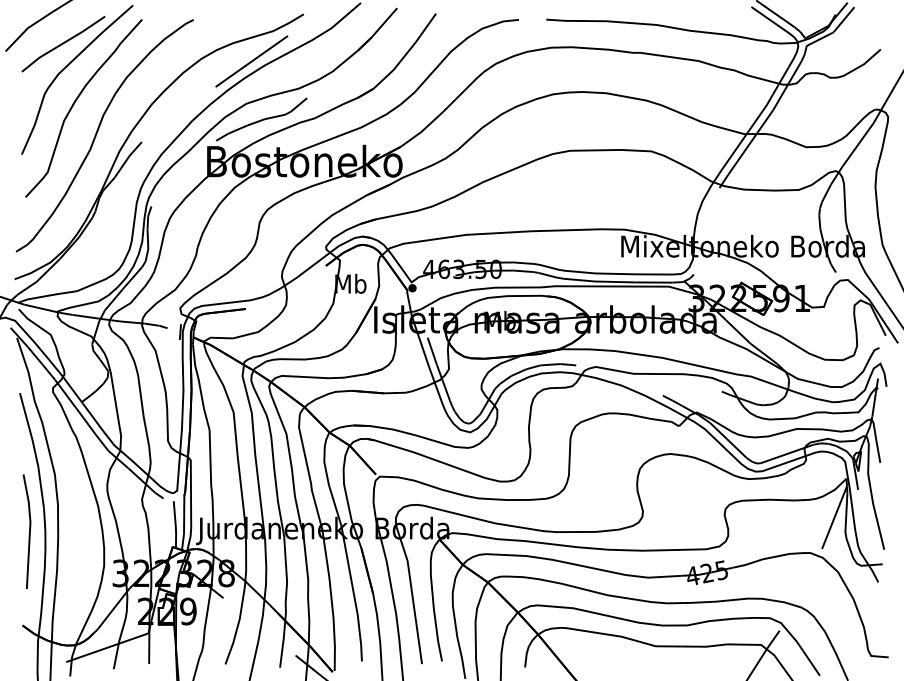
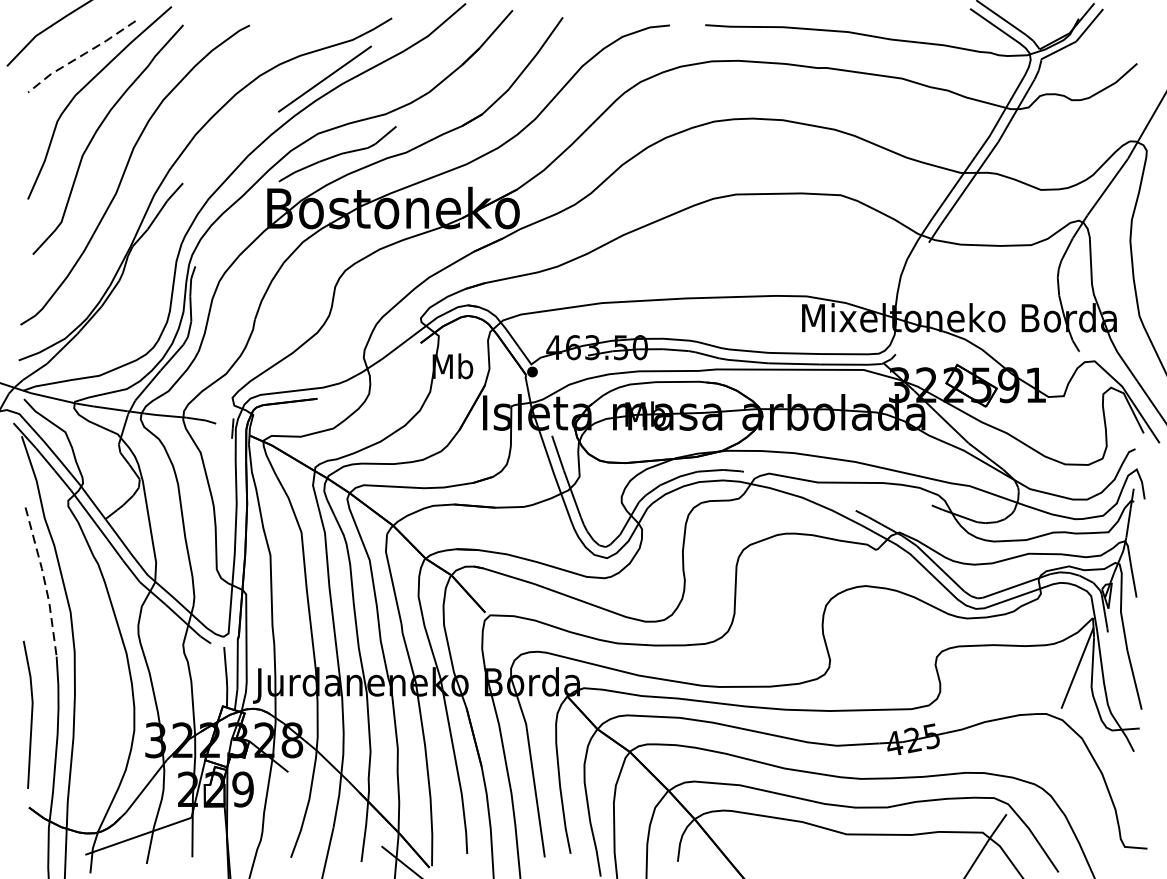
line: (62, 43) -> (80, 55), solid -> dashed
line: (34, 451) -> (44, 582), solid -> dashed
line: (29, 531) -> (31, 714), moved

